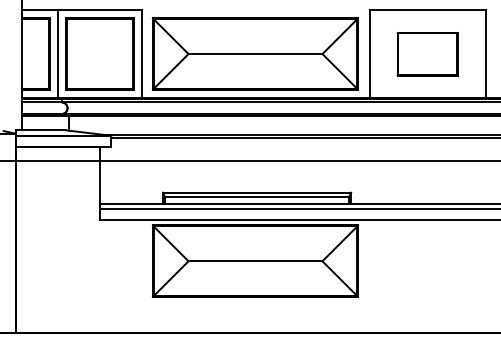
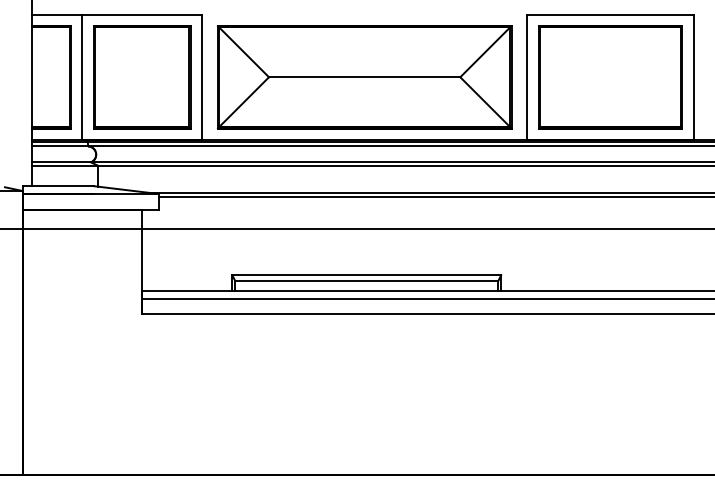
part: (427, 54) -> (610, 77), size x1.67
part: (255, 261) -> (364, 373), removed

